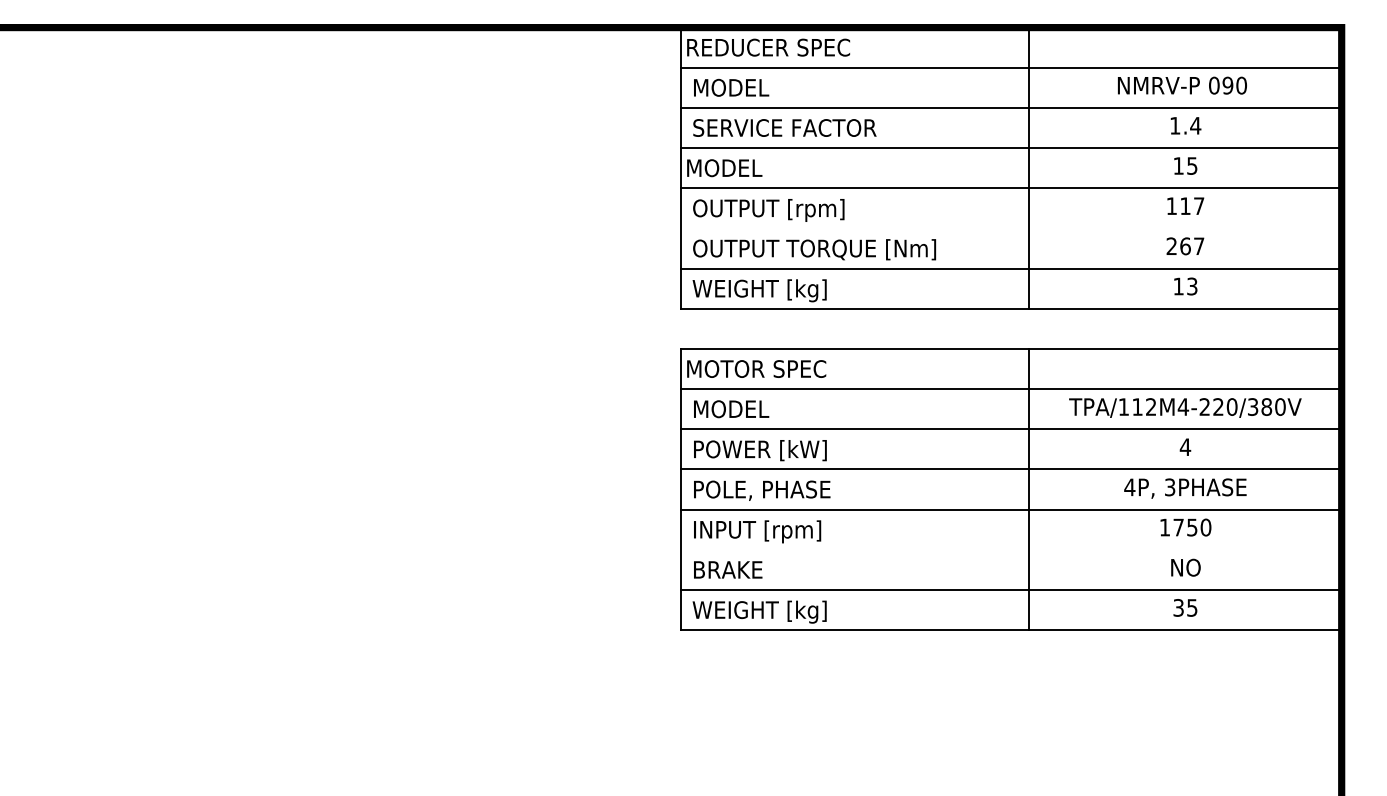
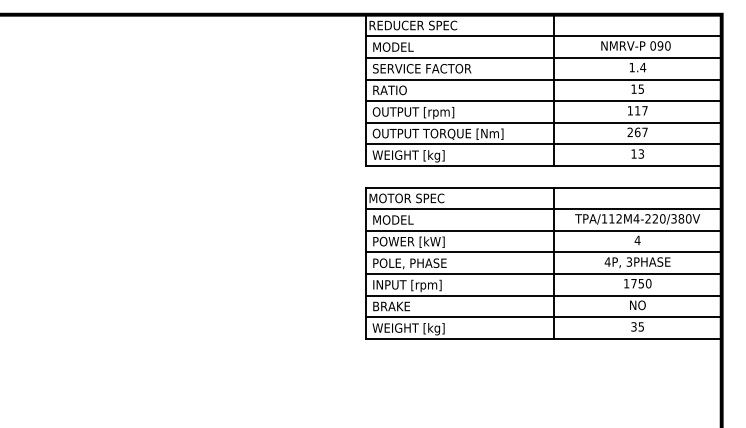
text: (724, 168) -> (389, 90), MODEL -> RATIO
line: (1010, 227) -> (543, 122), added
line: (1010, 549) -> (543, 295), added

